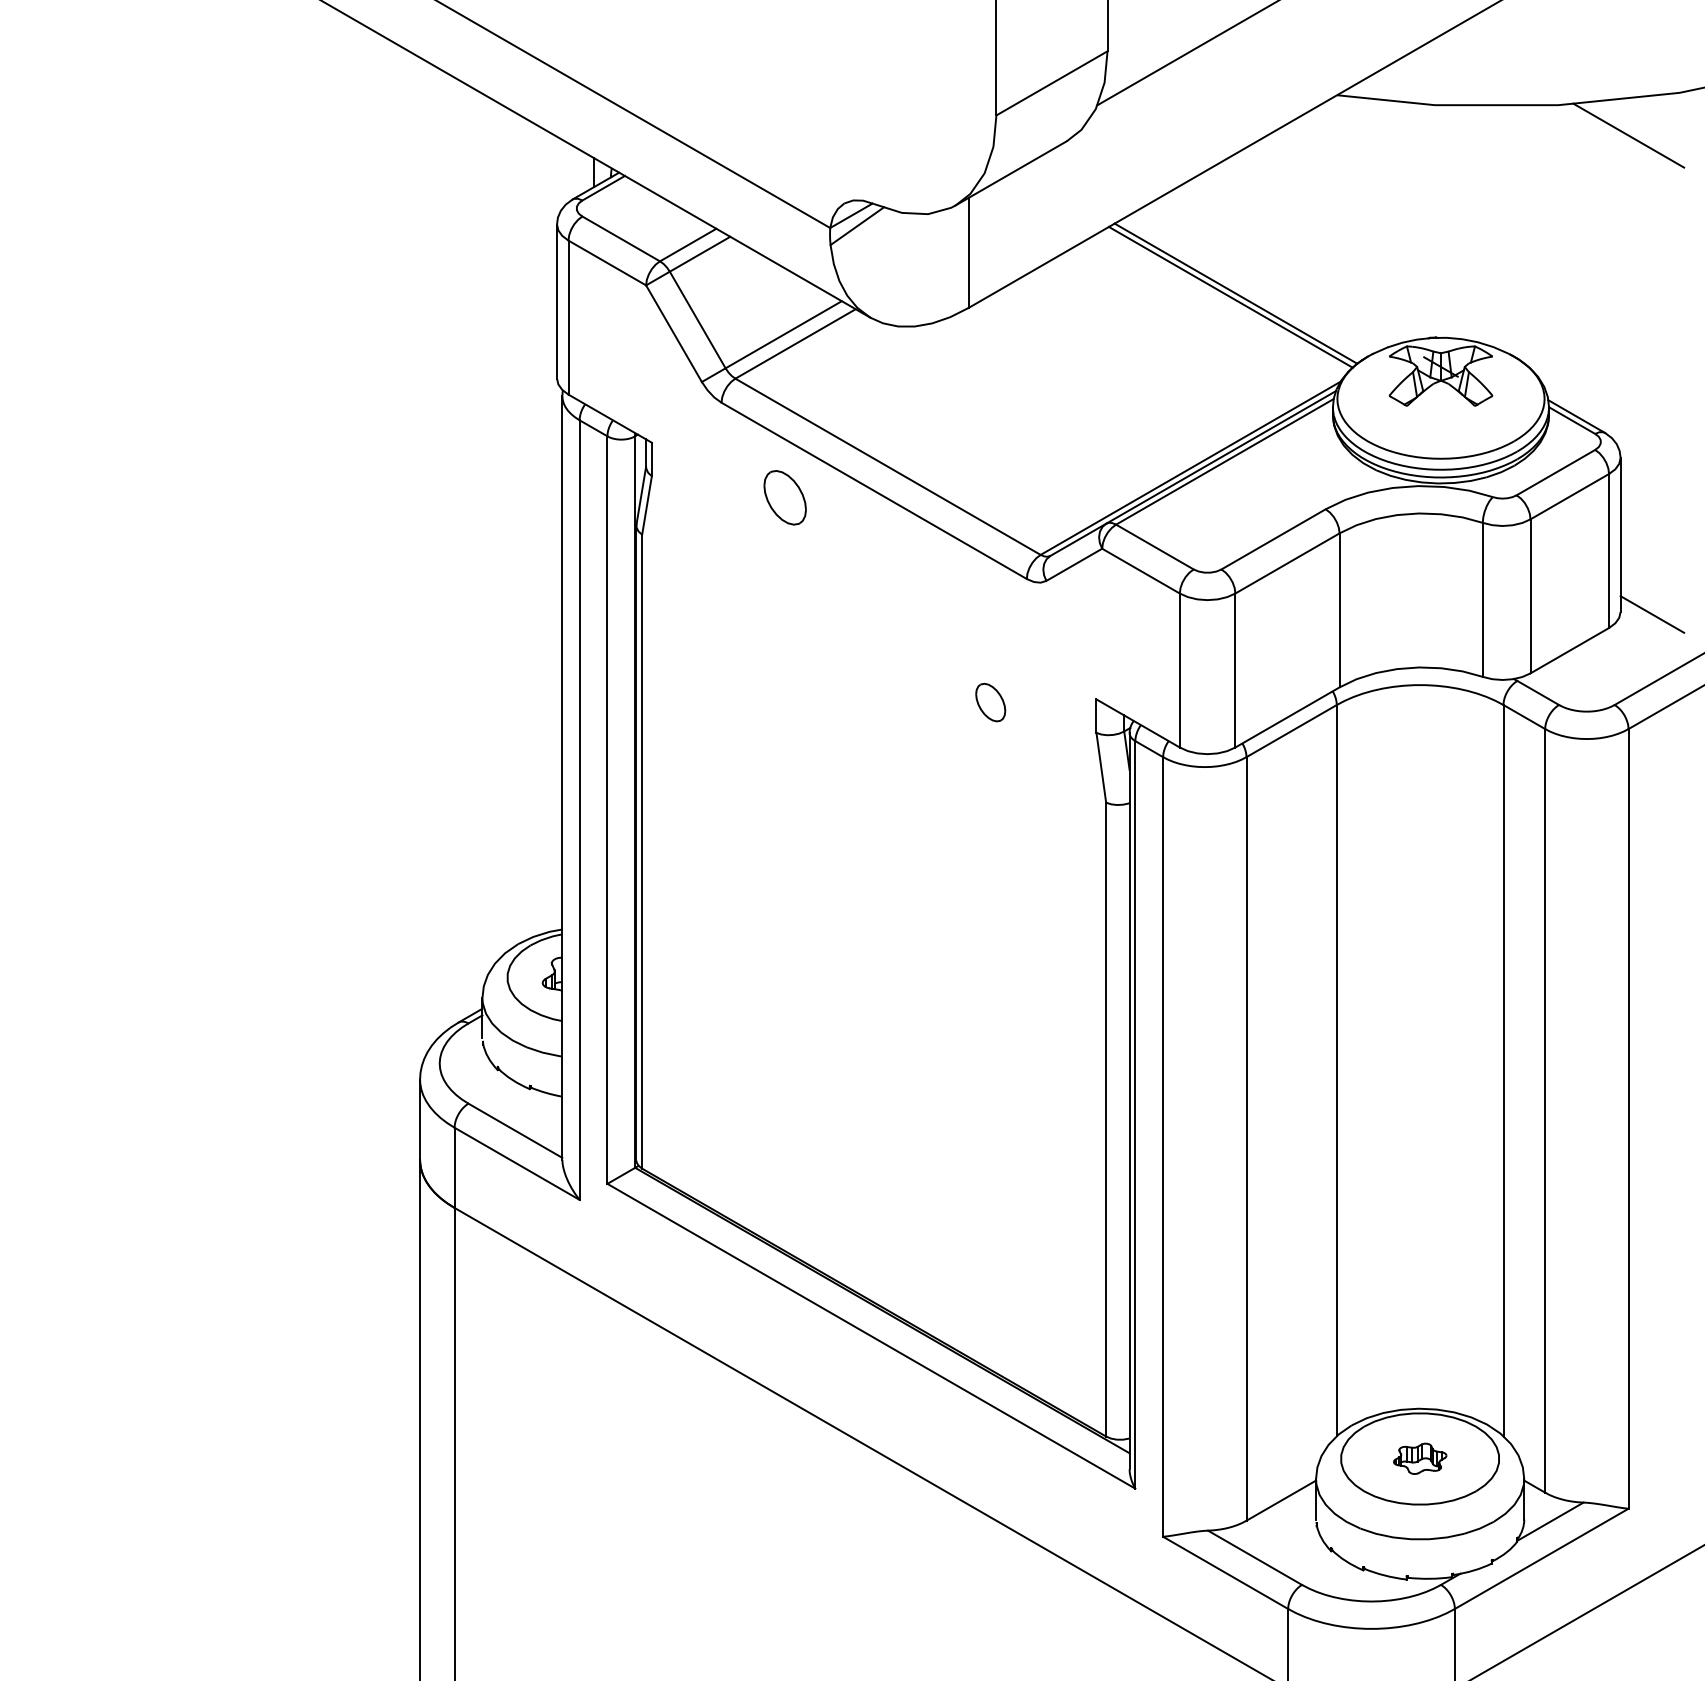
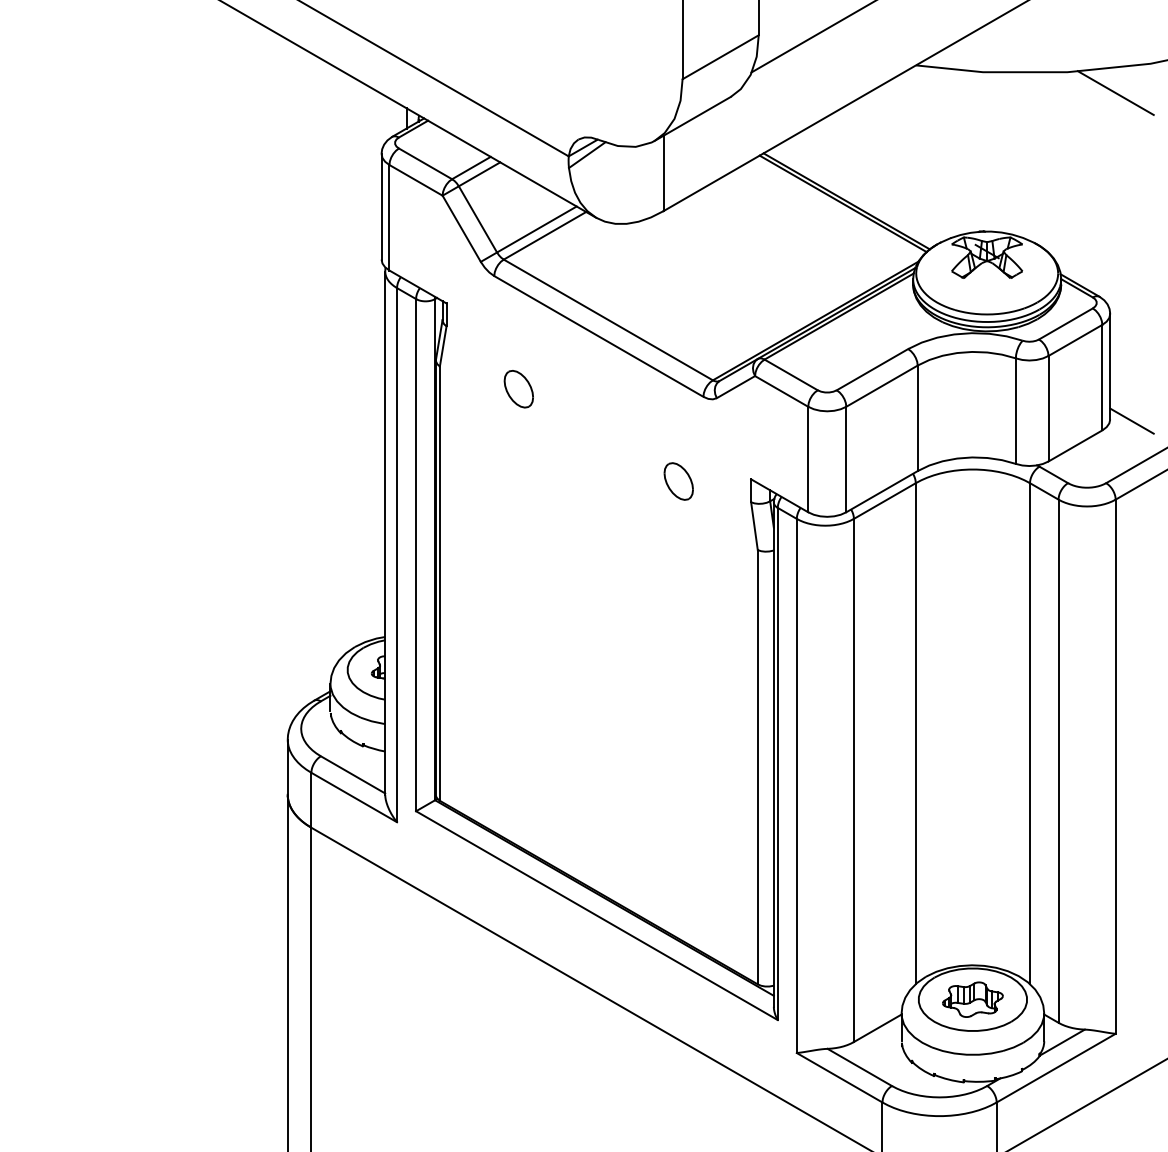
part: (784, 498) -> (518, 389), moved
part: (990, 702) -> (678, 481), size x1.43
part: (1419, 1458) -> (972, 999), size x1.67

